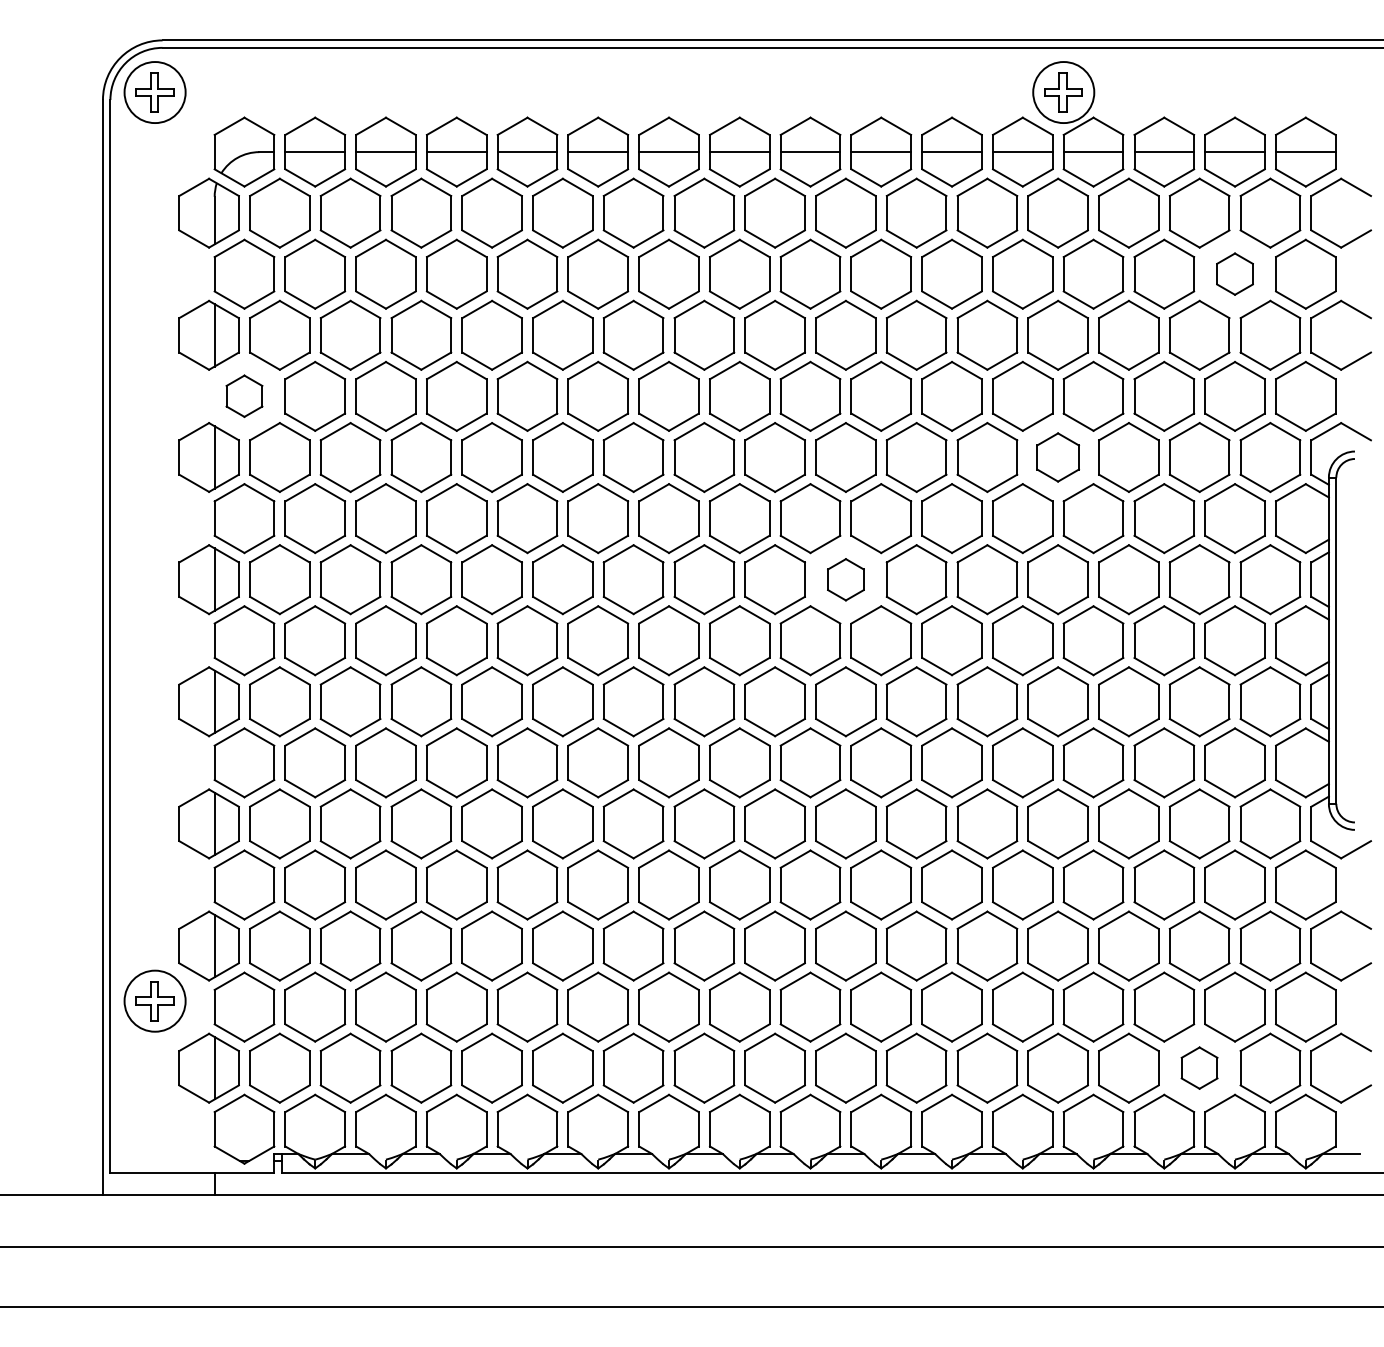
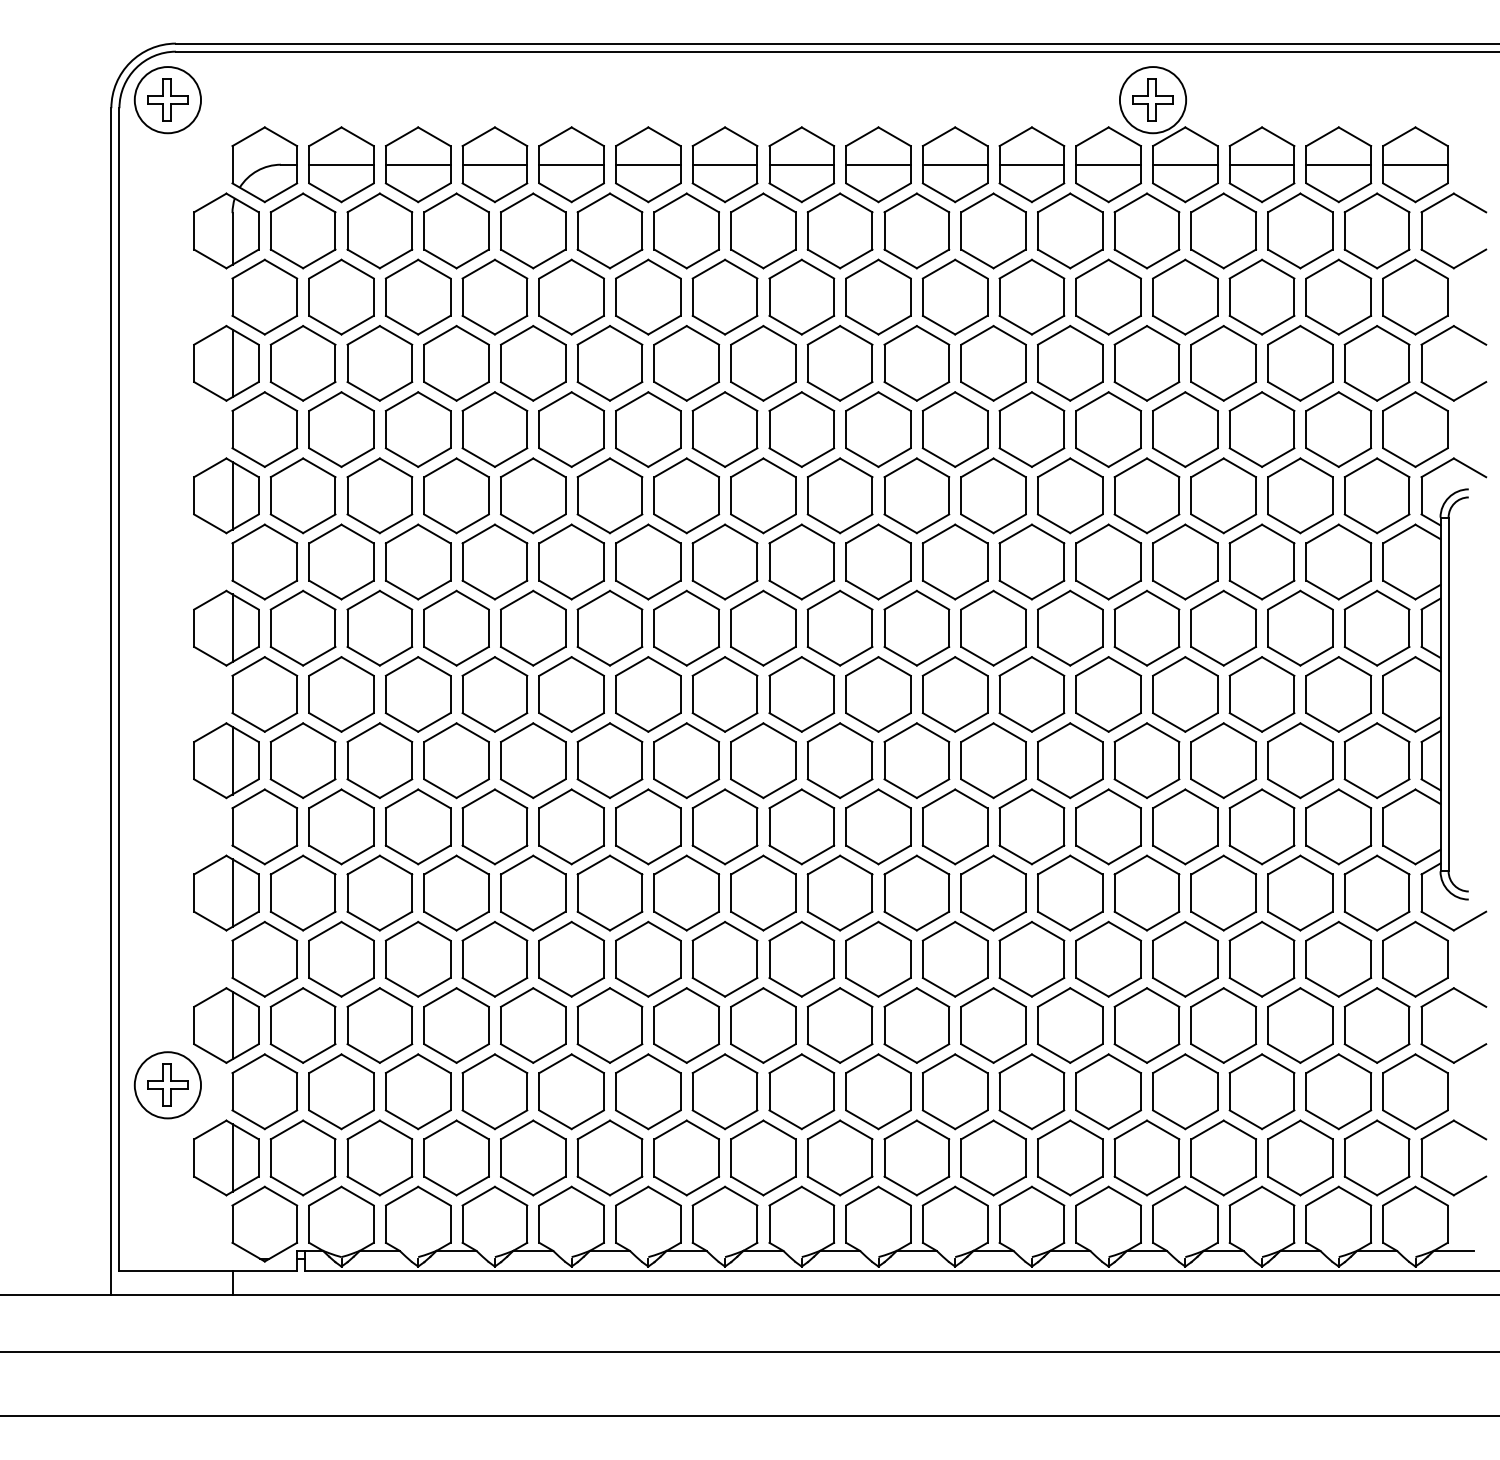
part: (1234, 273) -> (1338, 296), size x1.67
part: (244, 395) -> (264, 428), size x1.67
part: (1057, 457) -> (1146, 495), size x1.43
part: (845, 579) -> (916, 628), size x1.67
part: (1199, 1067) -> (1300, 1157), size x1.67

